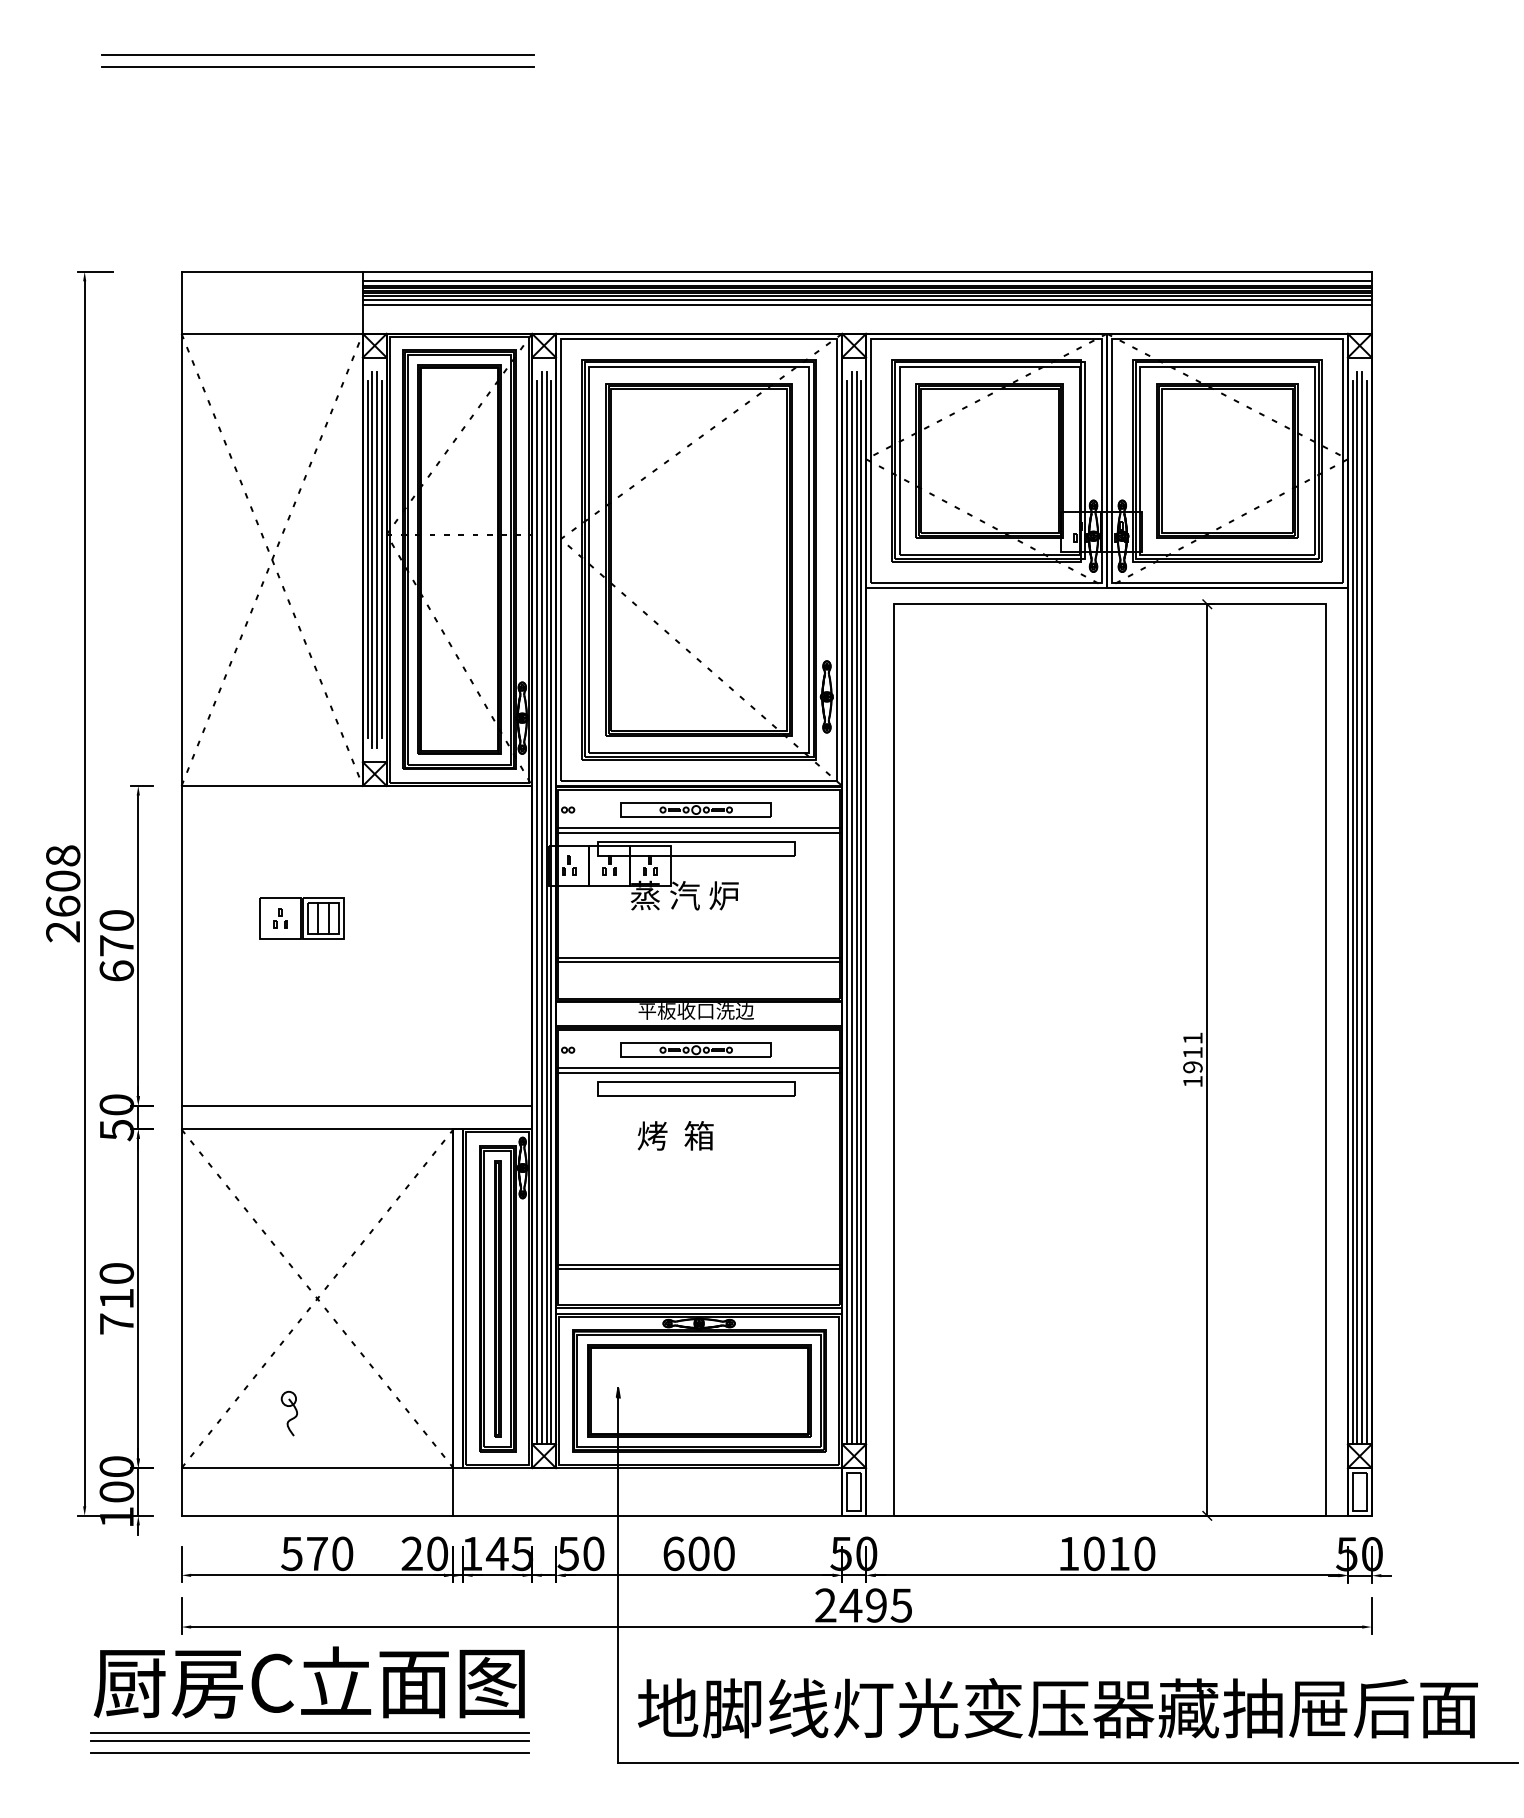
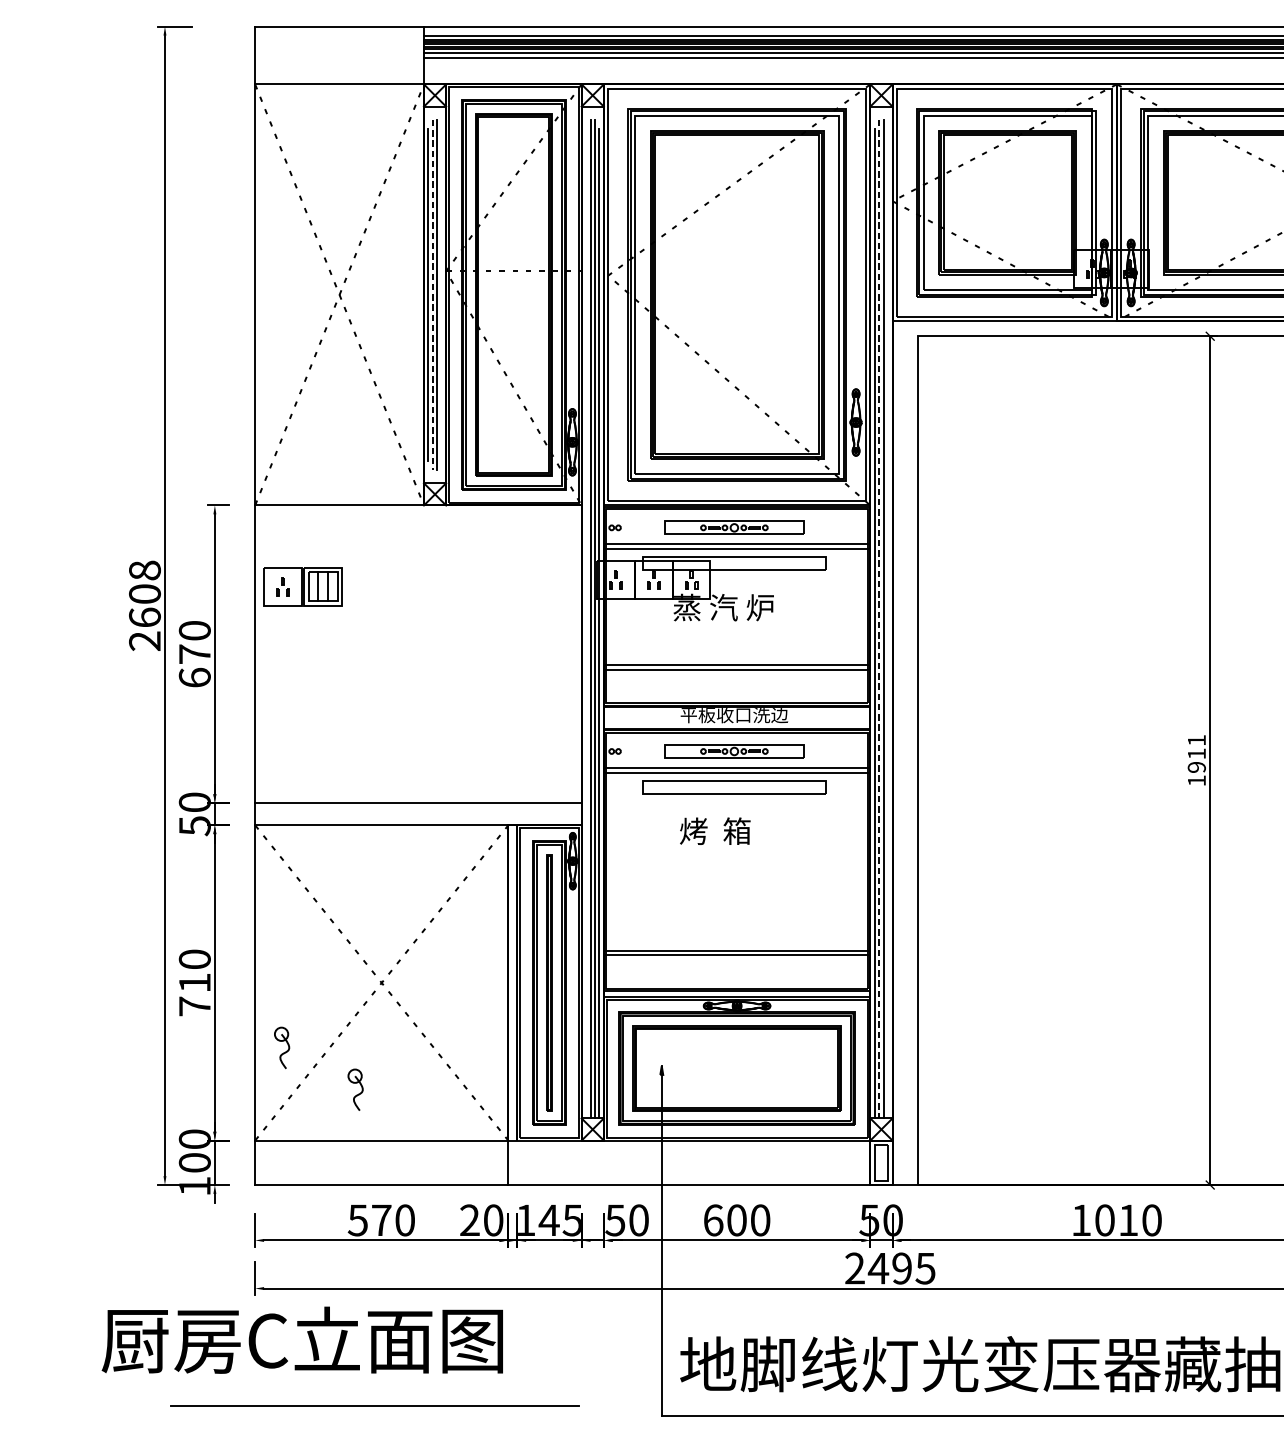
line: (372, 559) -> (432, 294), solid -> dashed
line: (381, 559) -> (441, 294), removed
line: (851, 908) -> (878, 619), solid -> dashed
line: (536, 912) -> (585, 623), removed
line: (861, 912) -> (888, 623), removed
part: (301, 918) -> (302, 586), moved
part: (209, 1368) -> (281, 1047), added
text: (308, 1682) -> (301, 1340), moved
line: (310, 1732) -> (375, 1386), removed
line: (310, 1740) -> (375, 1394), removed

